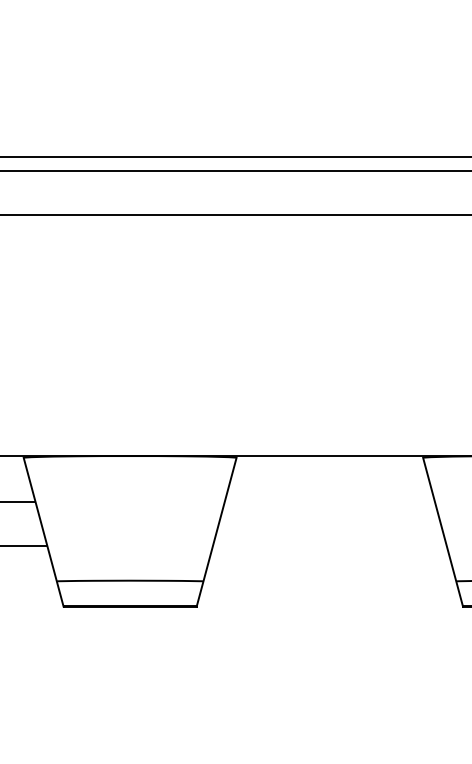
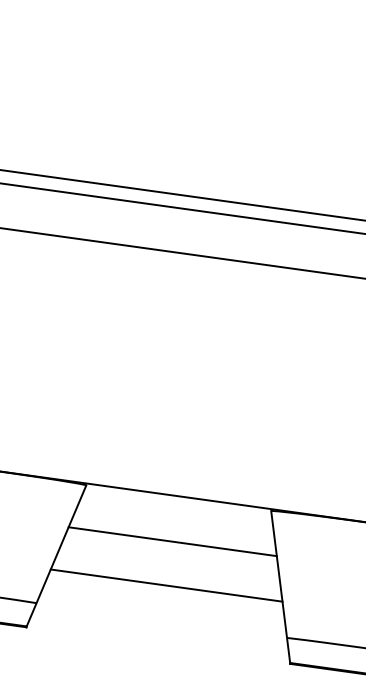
line: (329, 501) -> (172, 541), added
line: (329, 546) -> (166, 586), added

